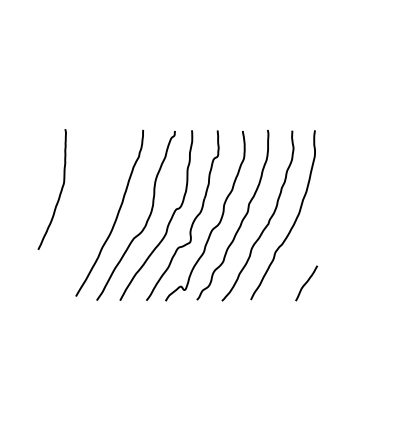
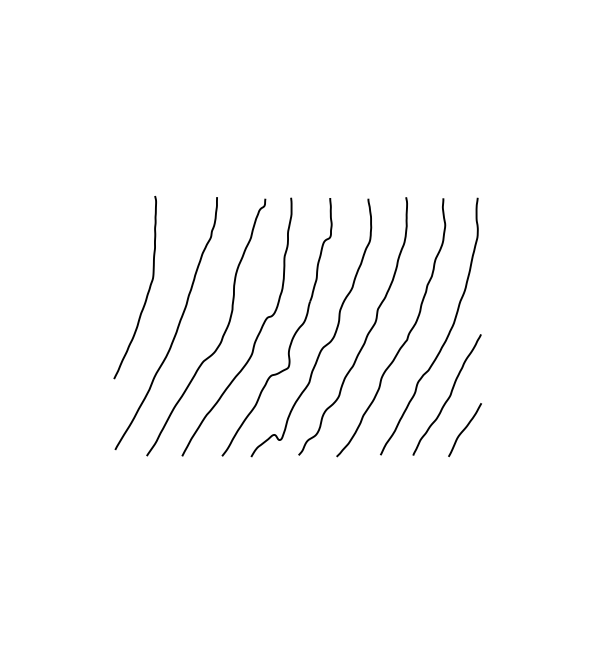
curve: (59, 193) -> (146, 293), moved
curve: (295, 261) -> (448, 396), added

